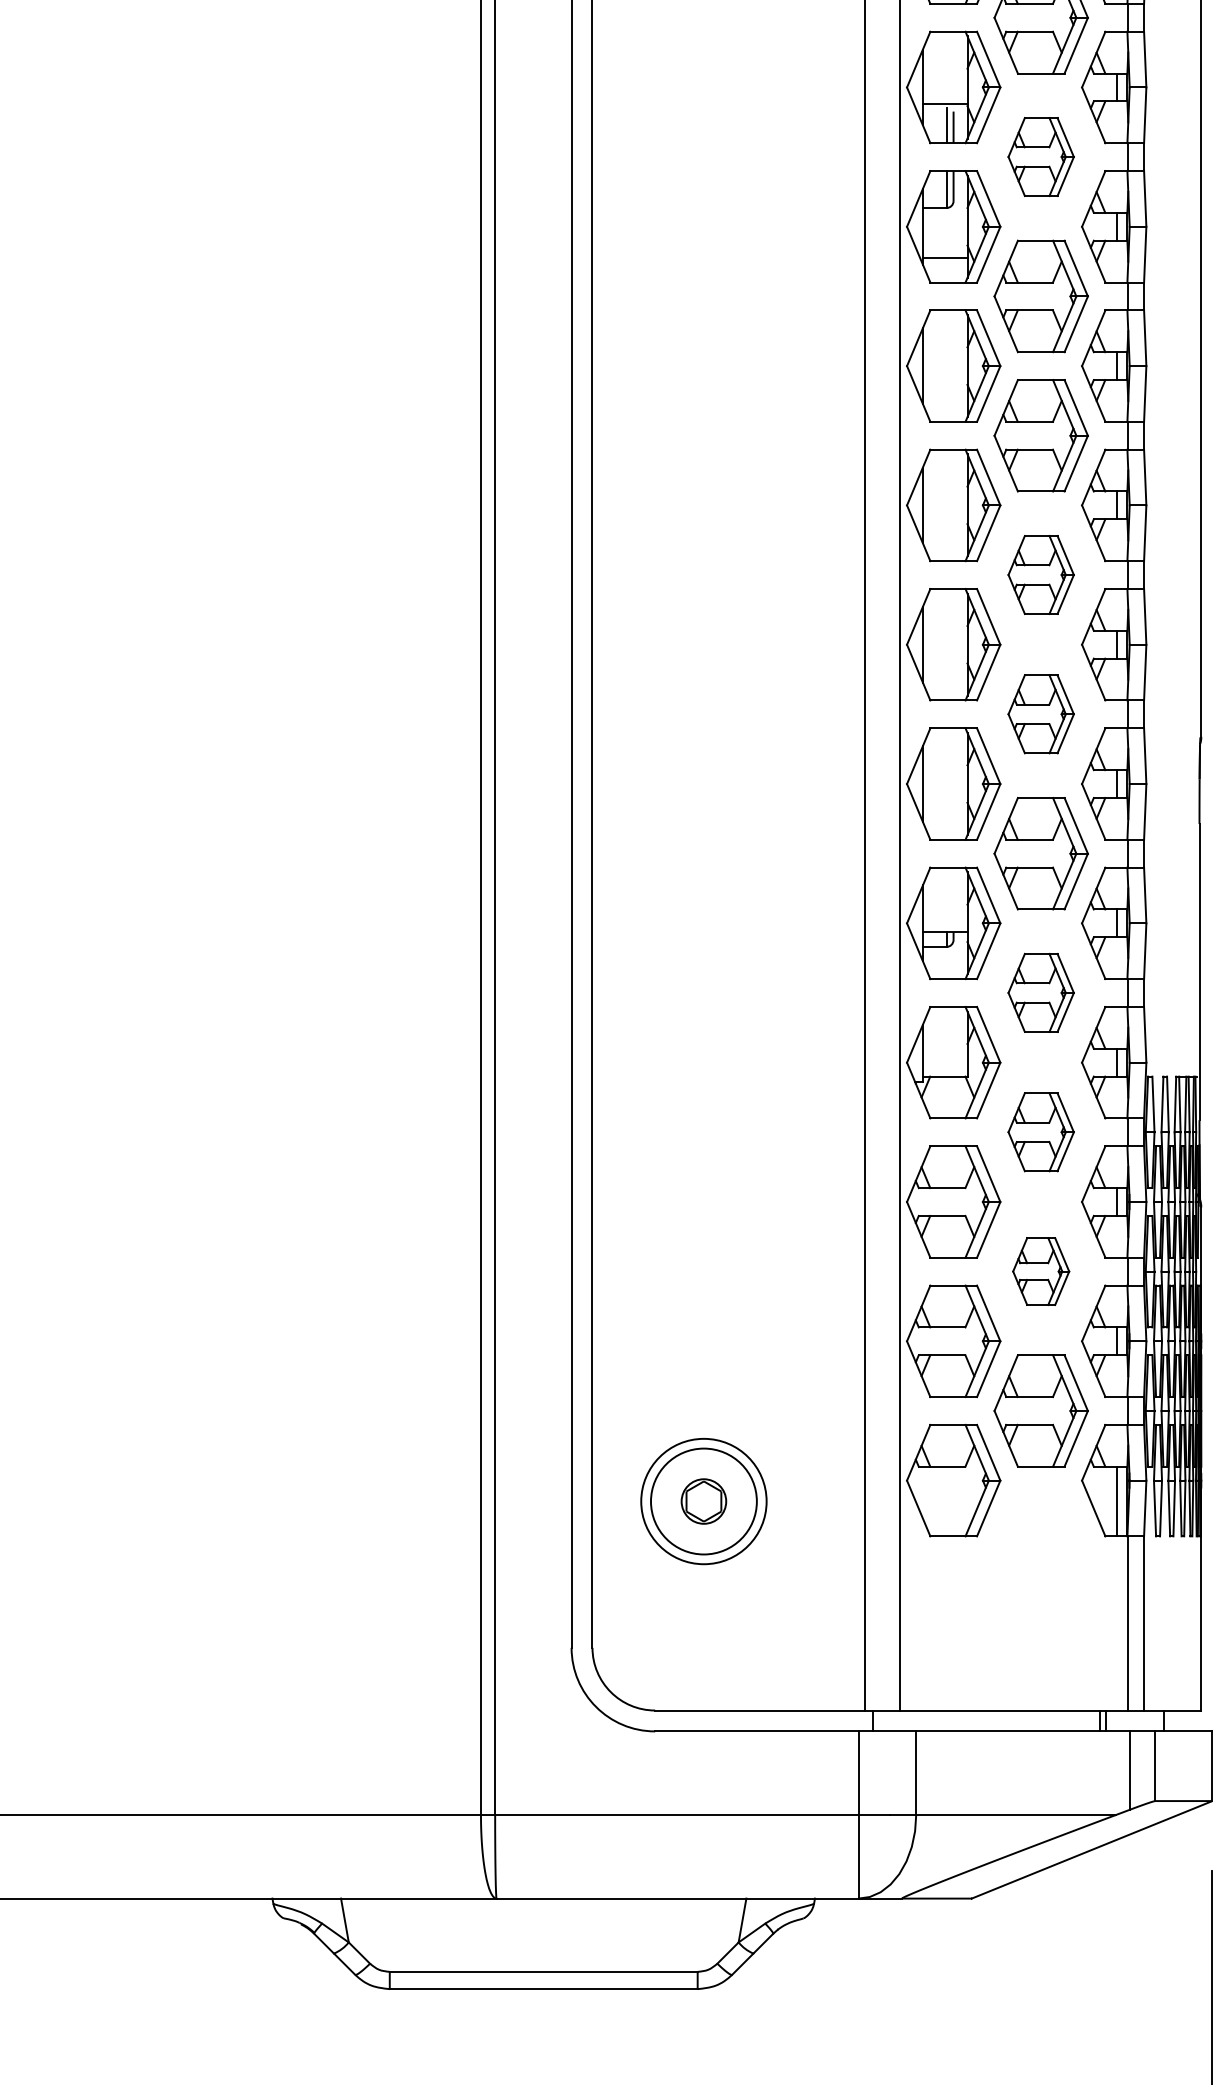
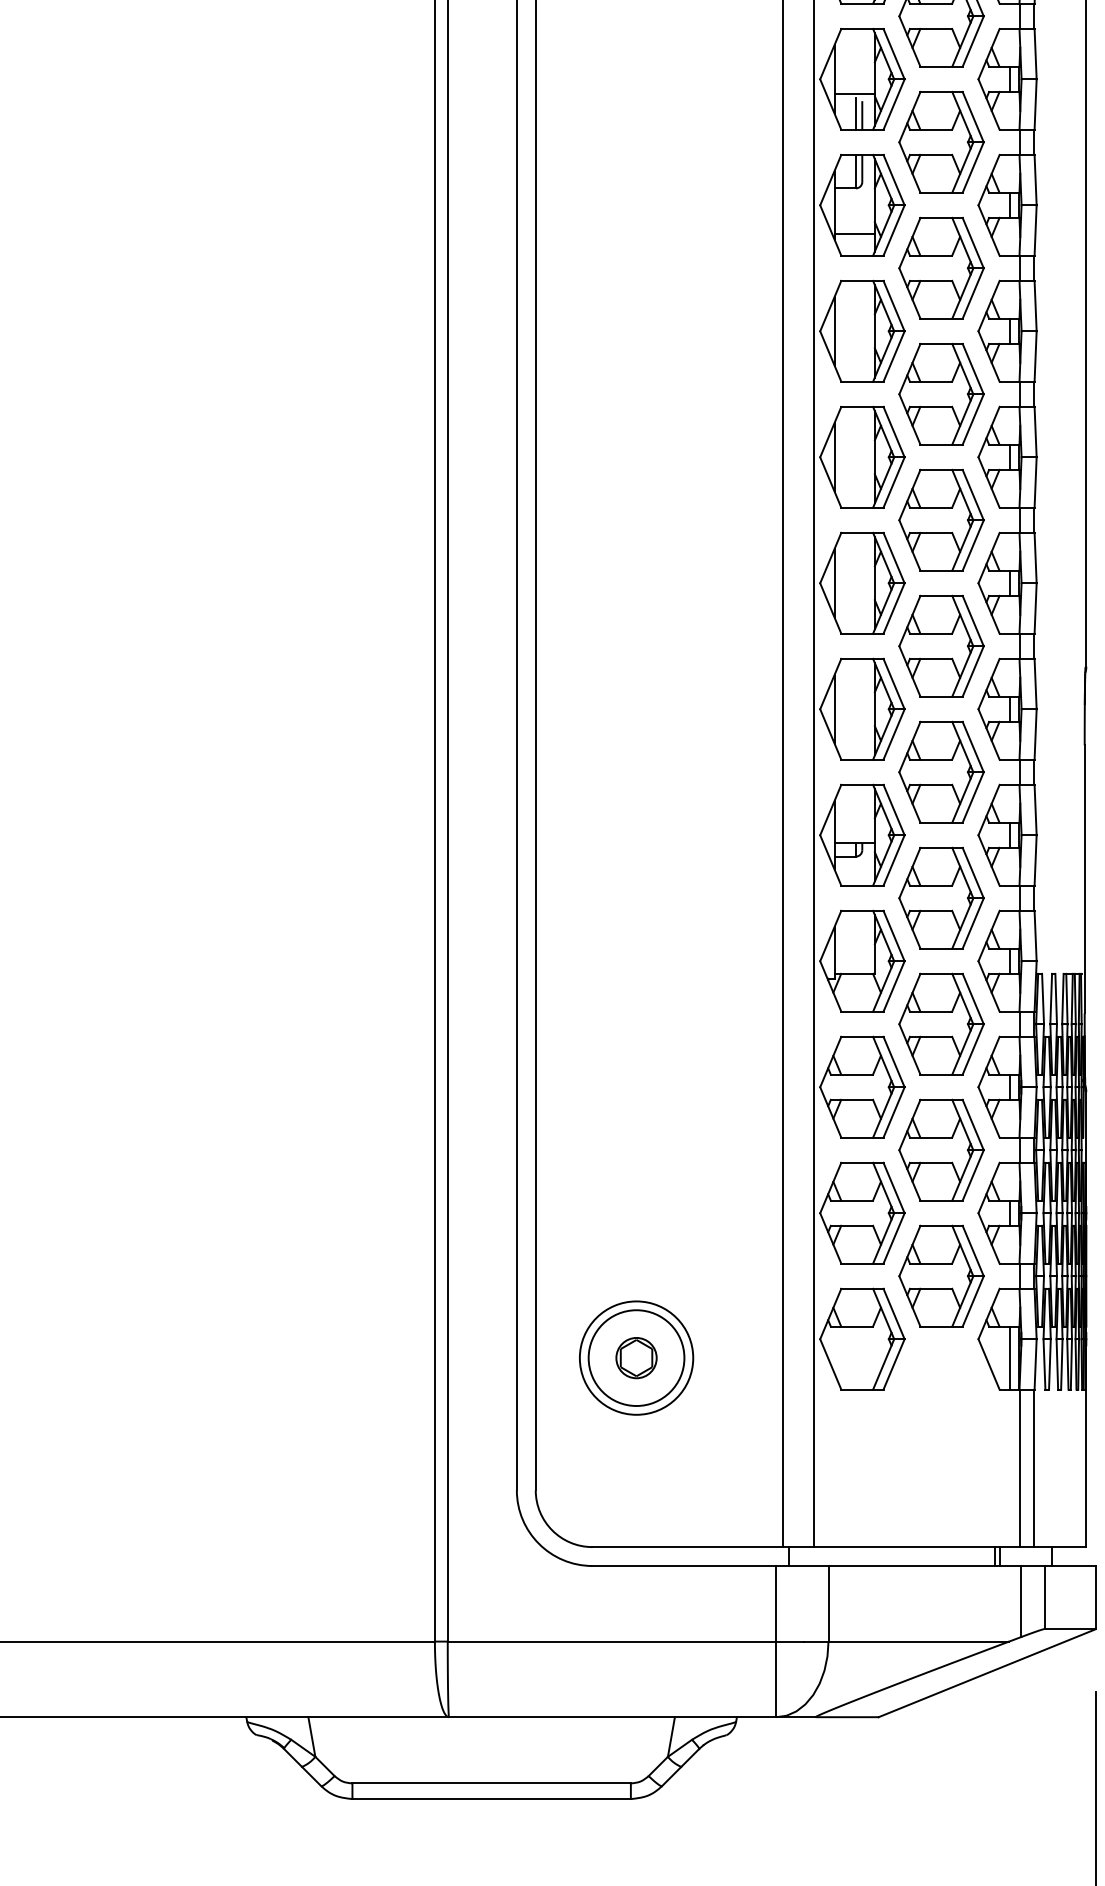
part: (1041, 156) -> (941, 141), size x1.43
part: (1041, 574) -> (941, 519), size x1.43
part: (1041, 713) -> (941, 645), size x1.43
part: (1041, 992) -> (941, 897), size x1.43
part: (1041, 1131) -> (941, 1023), size x1.43
part: (1041, 1270) -> (941, 1149), size x1.67

